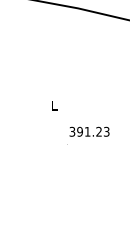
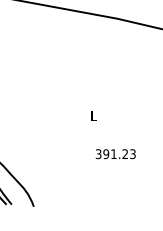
text: (89, 132) -> (115, 154), moved

